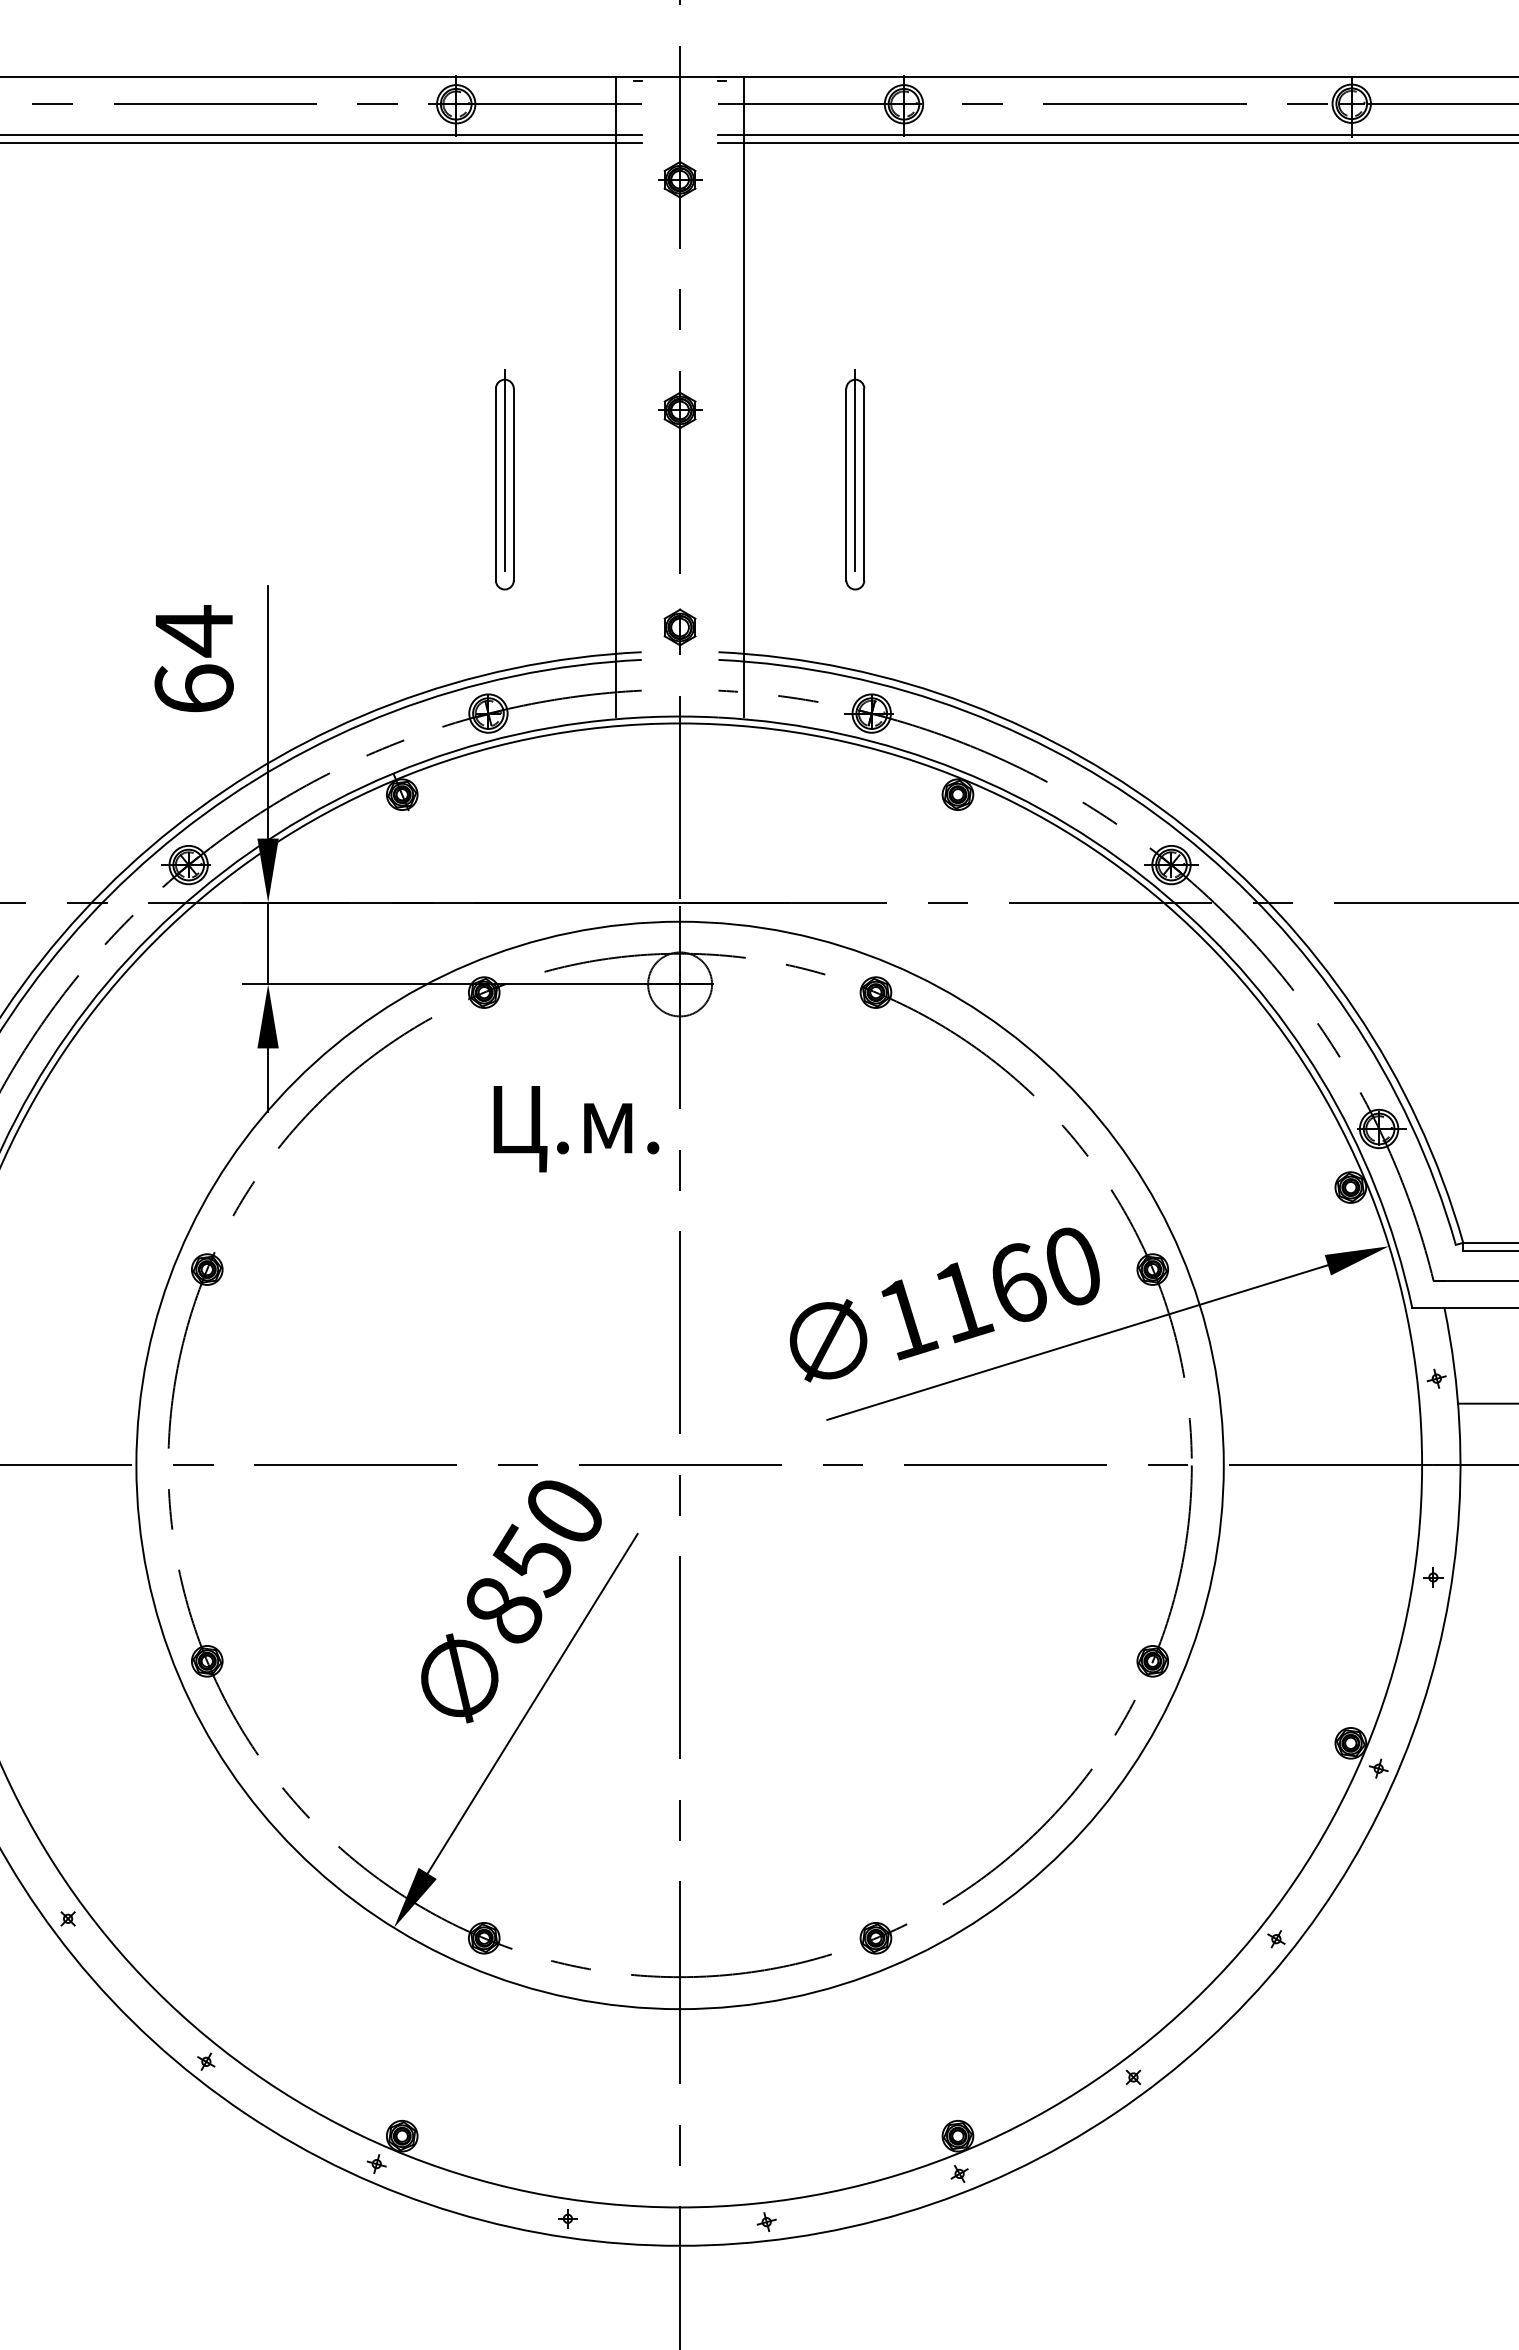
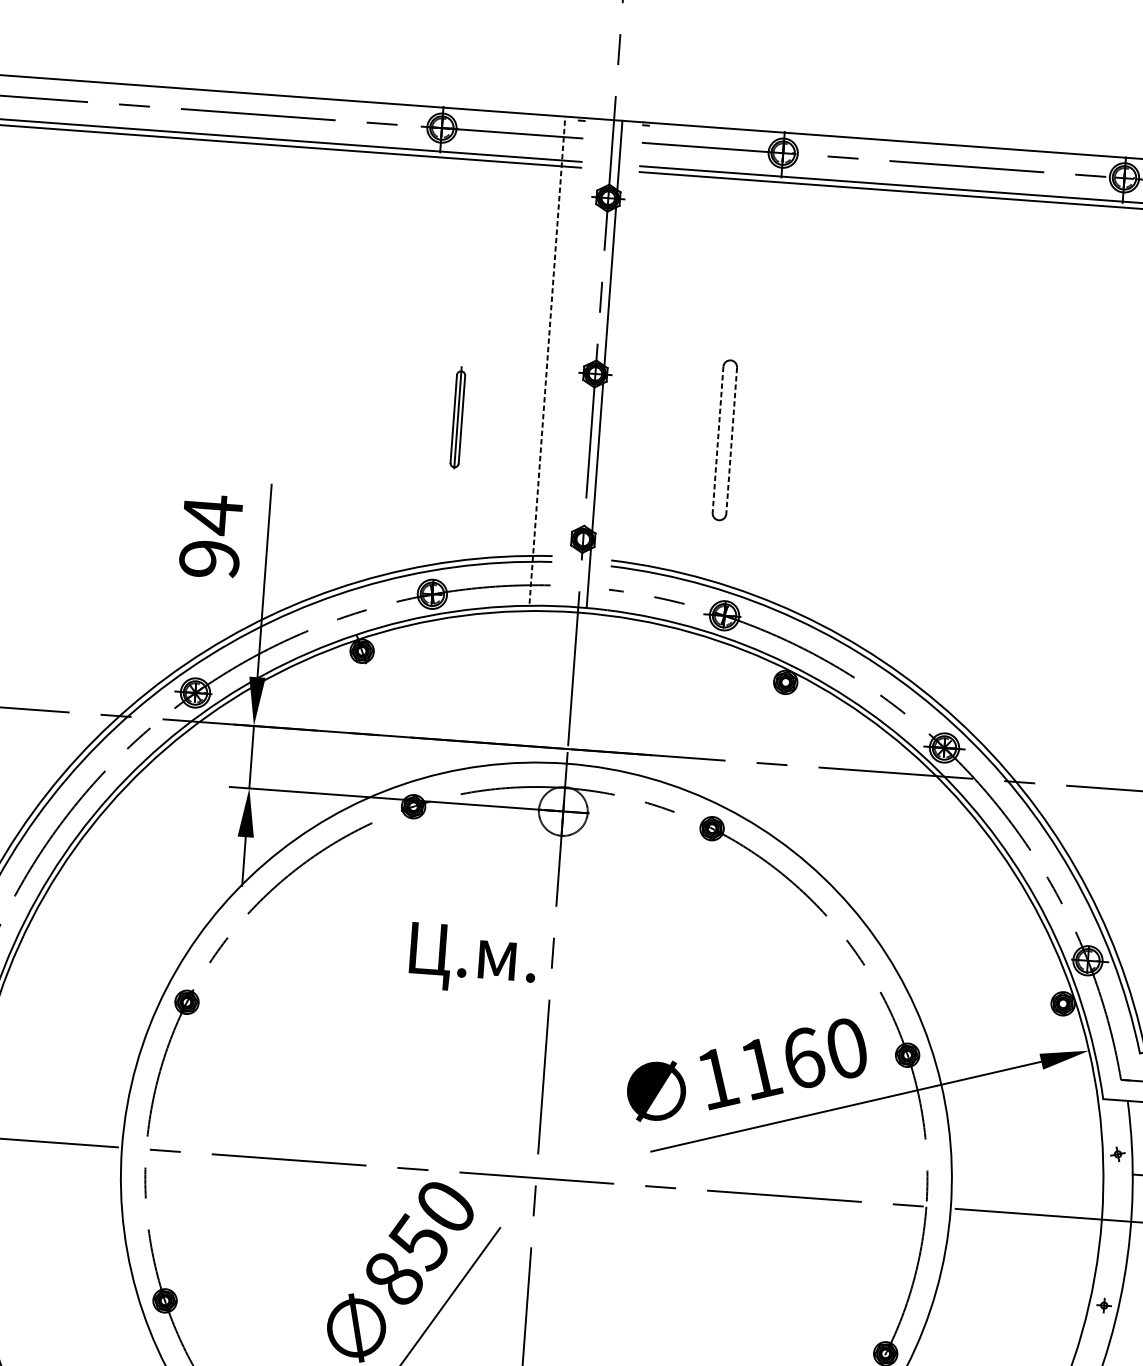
line: (616, 396) -> (547, 359), solid -> dashed
line: (744, 396) -> (604, 364), moved
part: (504, 479) -> (457, 416), size x0.6
line: (855, 480) -> (725, 437), removed
line: (846, 484) -> (718, 439), solid -> dashed
line: (864, 484) -> (731, 440), solid -> dashed
text: (193, 688) -> (209, 558), 64 -> 94
text: (576, 1129) -> (473, 959), moved

